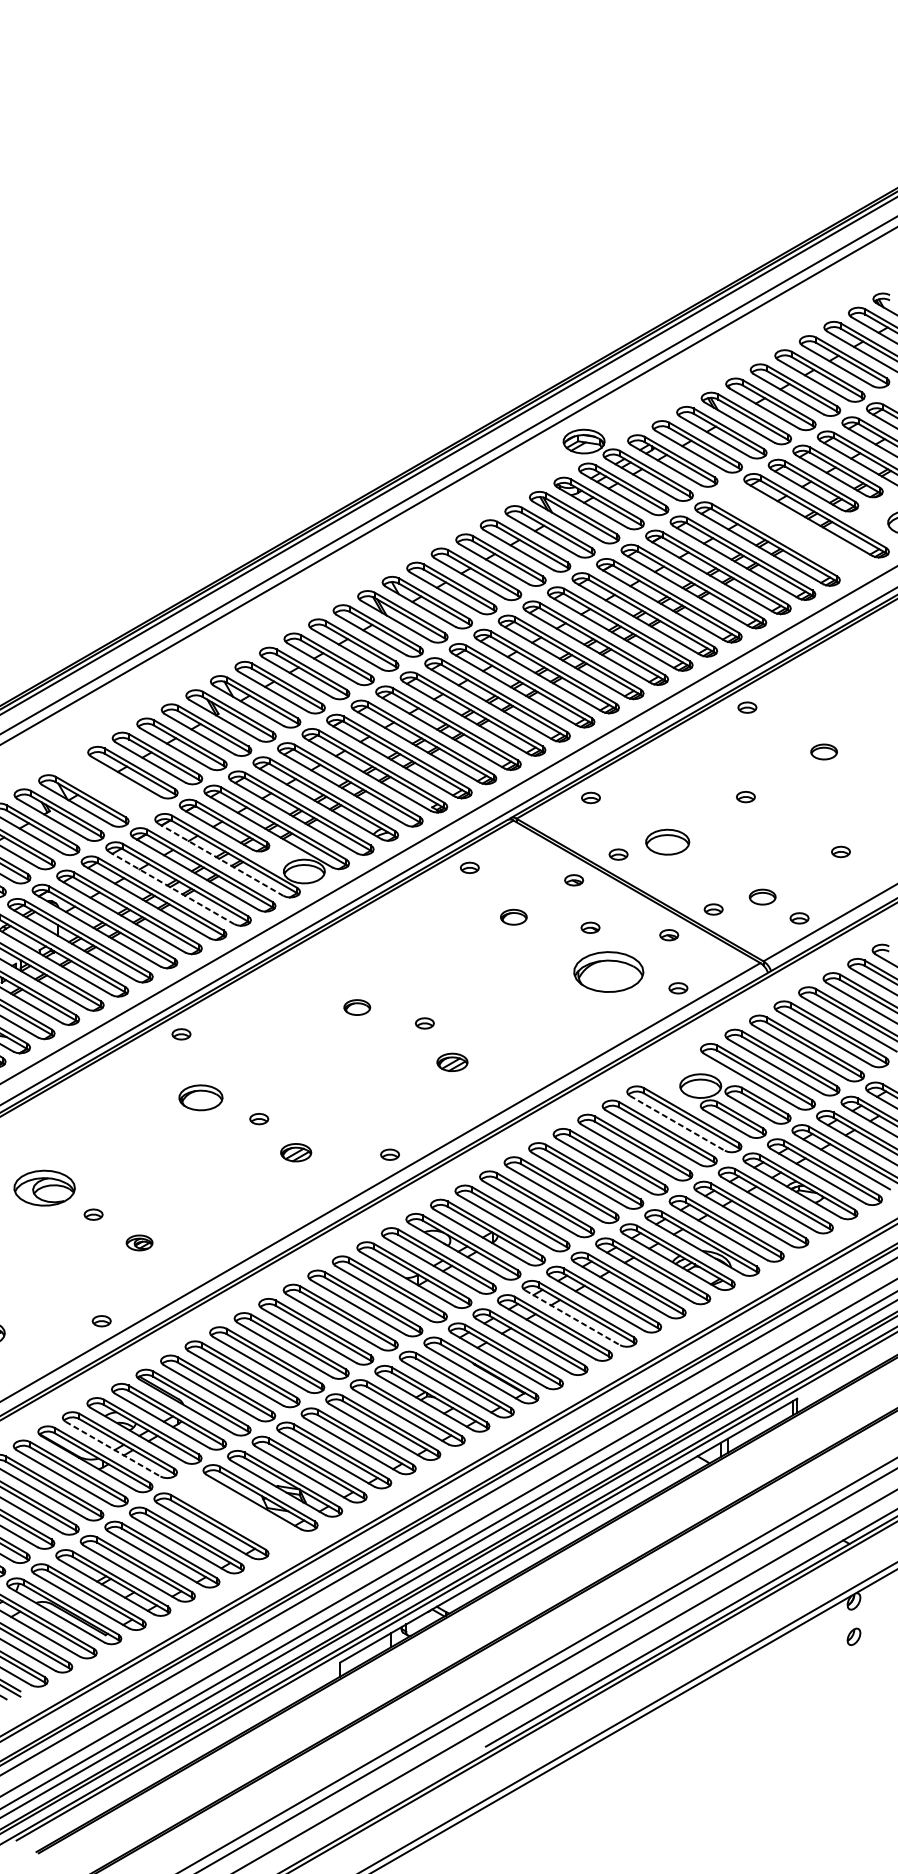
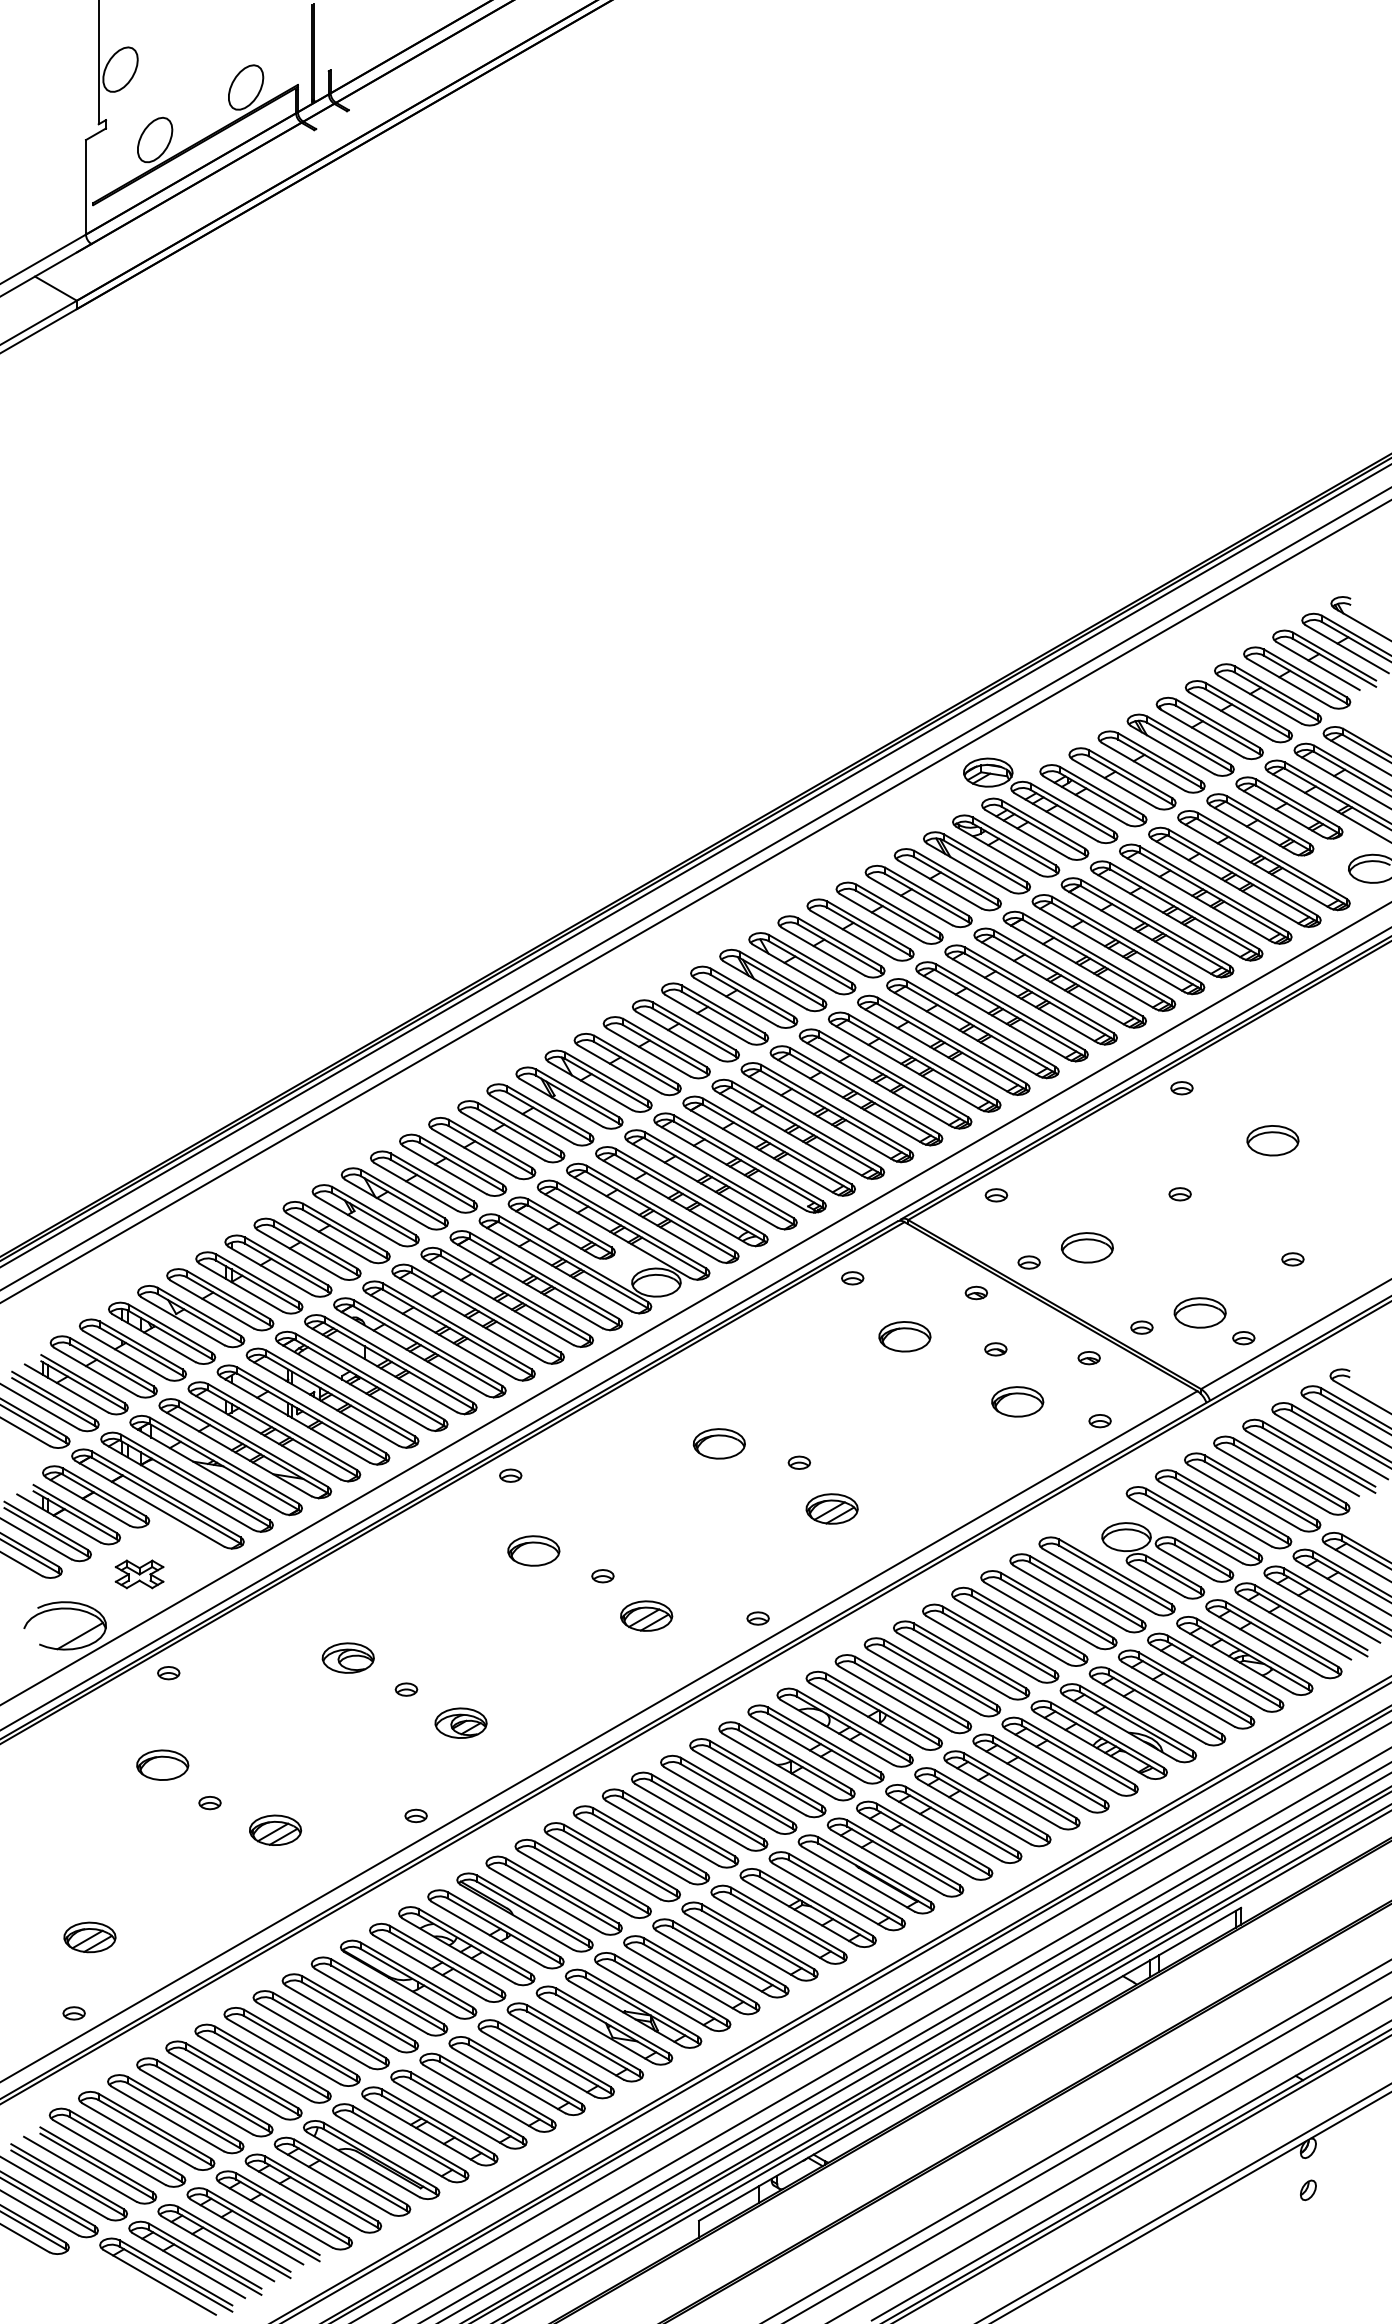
part: (791, 529) -> (1234, 876), added
part: (823, 751) -> (1272, 1140), size x1.67
part: (107, 786) -> (423, 1181), added
line: (220, 859) -> (557, 1268), dashed -> solid
line: (172, 888) -> (499, 1302), dashed -> solid
part: (762, 896) -> (1199, 1312), size x1.67
part: (513, 916) -> (904, 1336), size x1.67
part: (608, 971) -> (1017, 1401), size x0.62
part: (356, 1007) -> (718, 1443), size x1.67
part: (451, 1061) -> (831, 1508), size x1.43
line: (677, 1123) -> (1098, 1581), dashed -> solid
part: (295, 1152) -> (646, 1615), size x1.43
part: (43, 1187) -> (347, 1657), size x0.71
part: (139, 1242) -> (460, 1722), size x1.67
line: (572, 1317) -> (974, 1811), dashed -> solid
line: (113, 1448) -> (429, 1967), dashed -> solid
part: (235, 1512) -> (574, 2042), added

